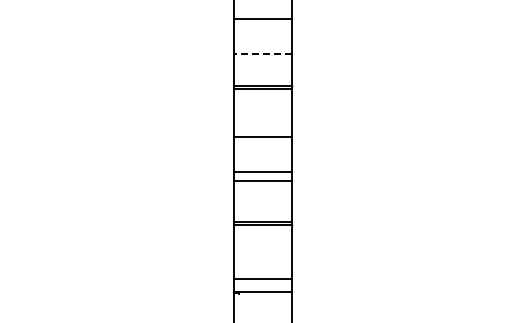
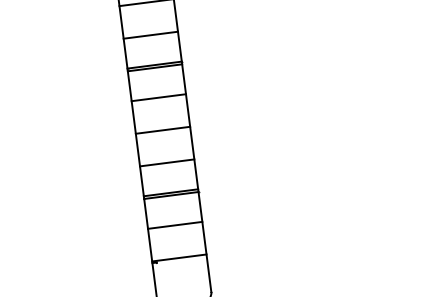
line: (263, 54) -> (151, 35), dashed -> solid
line: (262, 136) -> (158, 97), moved
line: (262, 172) -> (166, 163), moved
line: (262, 181) -> (162, 130), moved
line: (262, 278) -> (174, 225), moved

